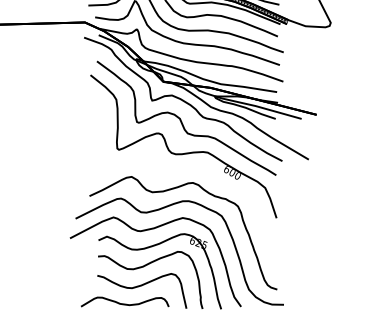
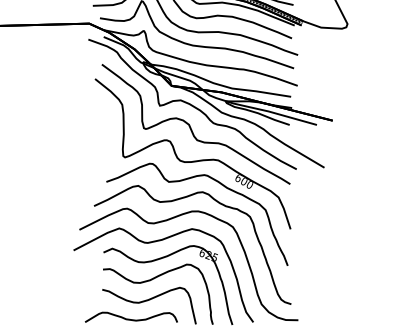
curve: (180, 170) -> (189, 179), added

